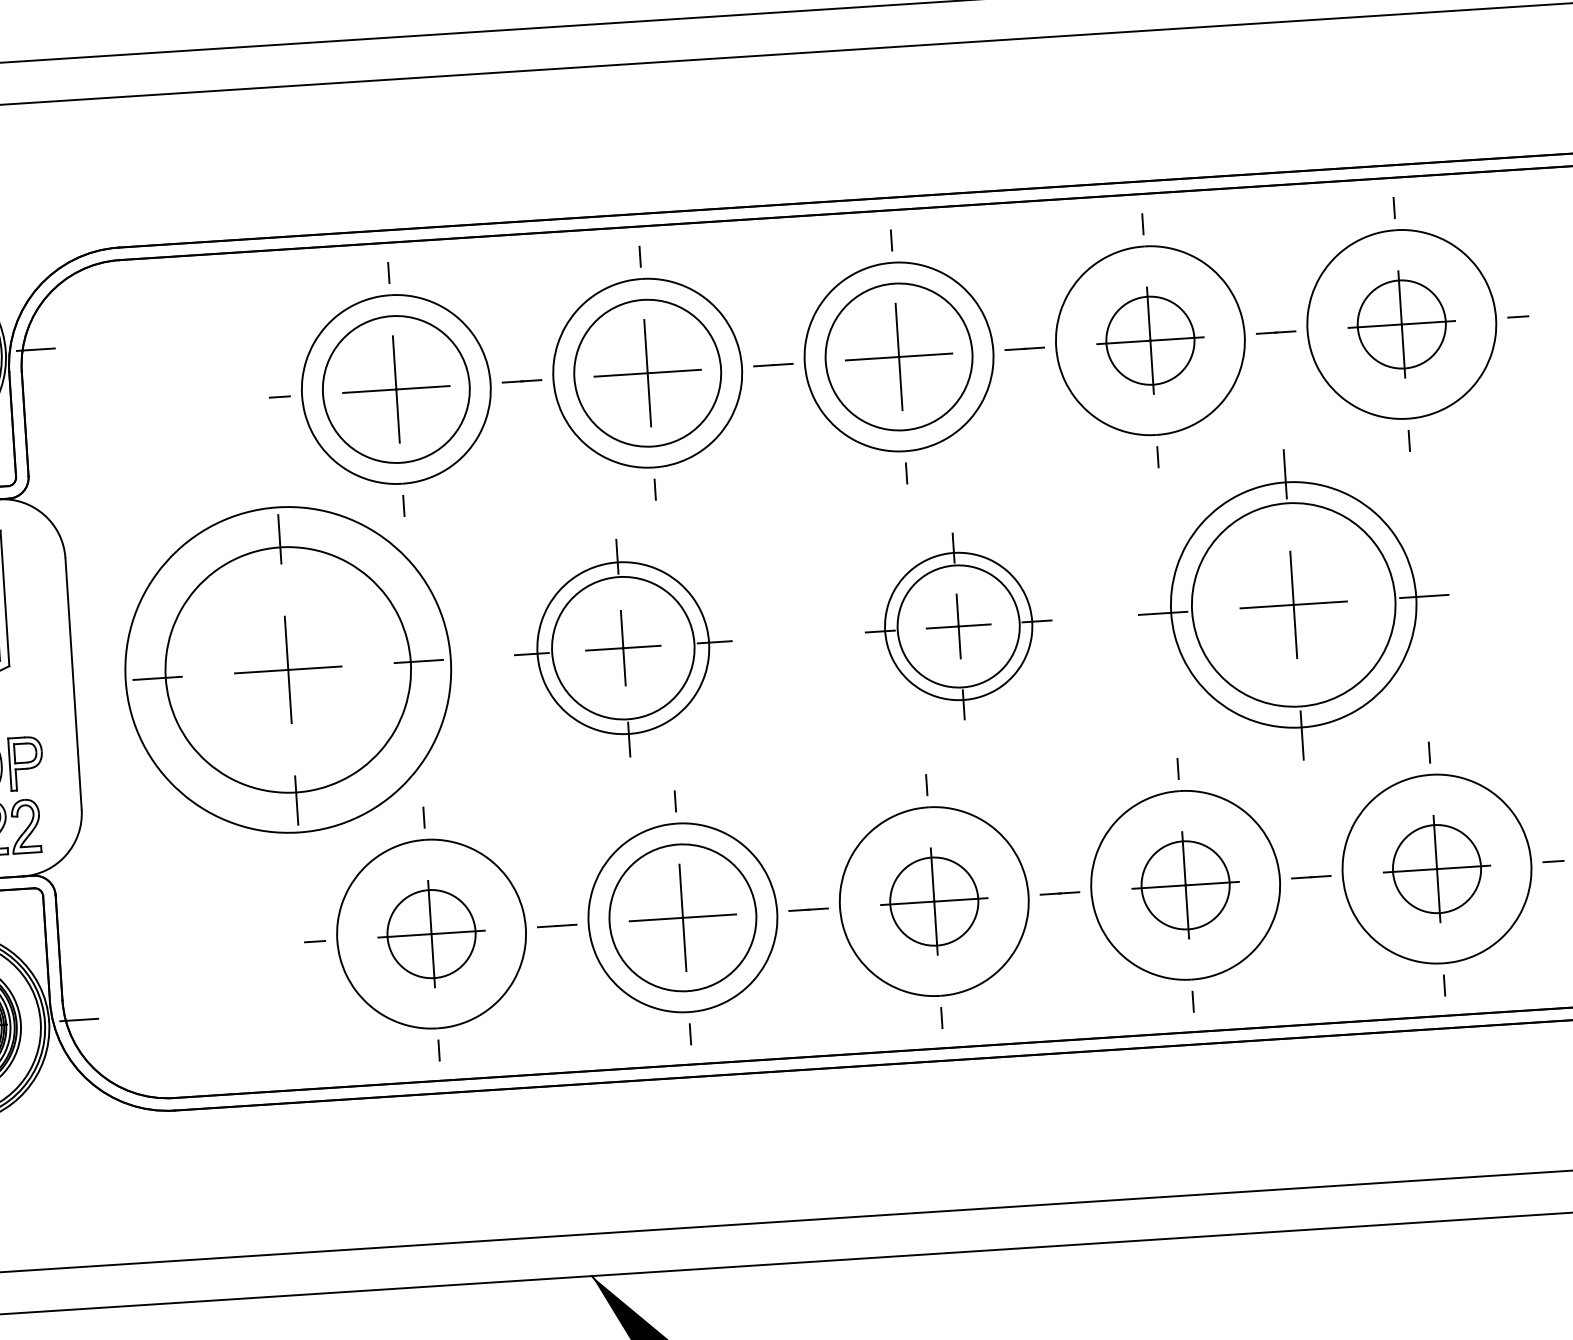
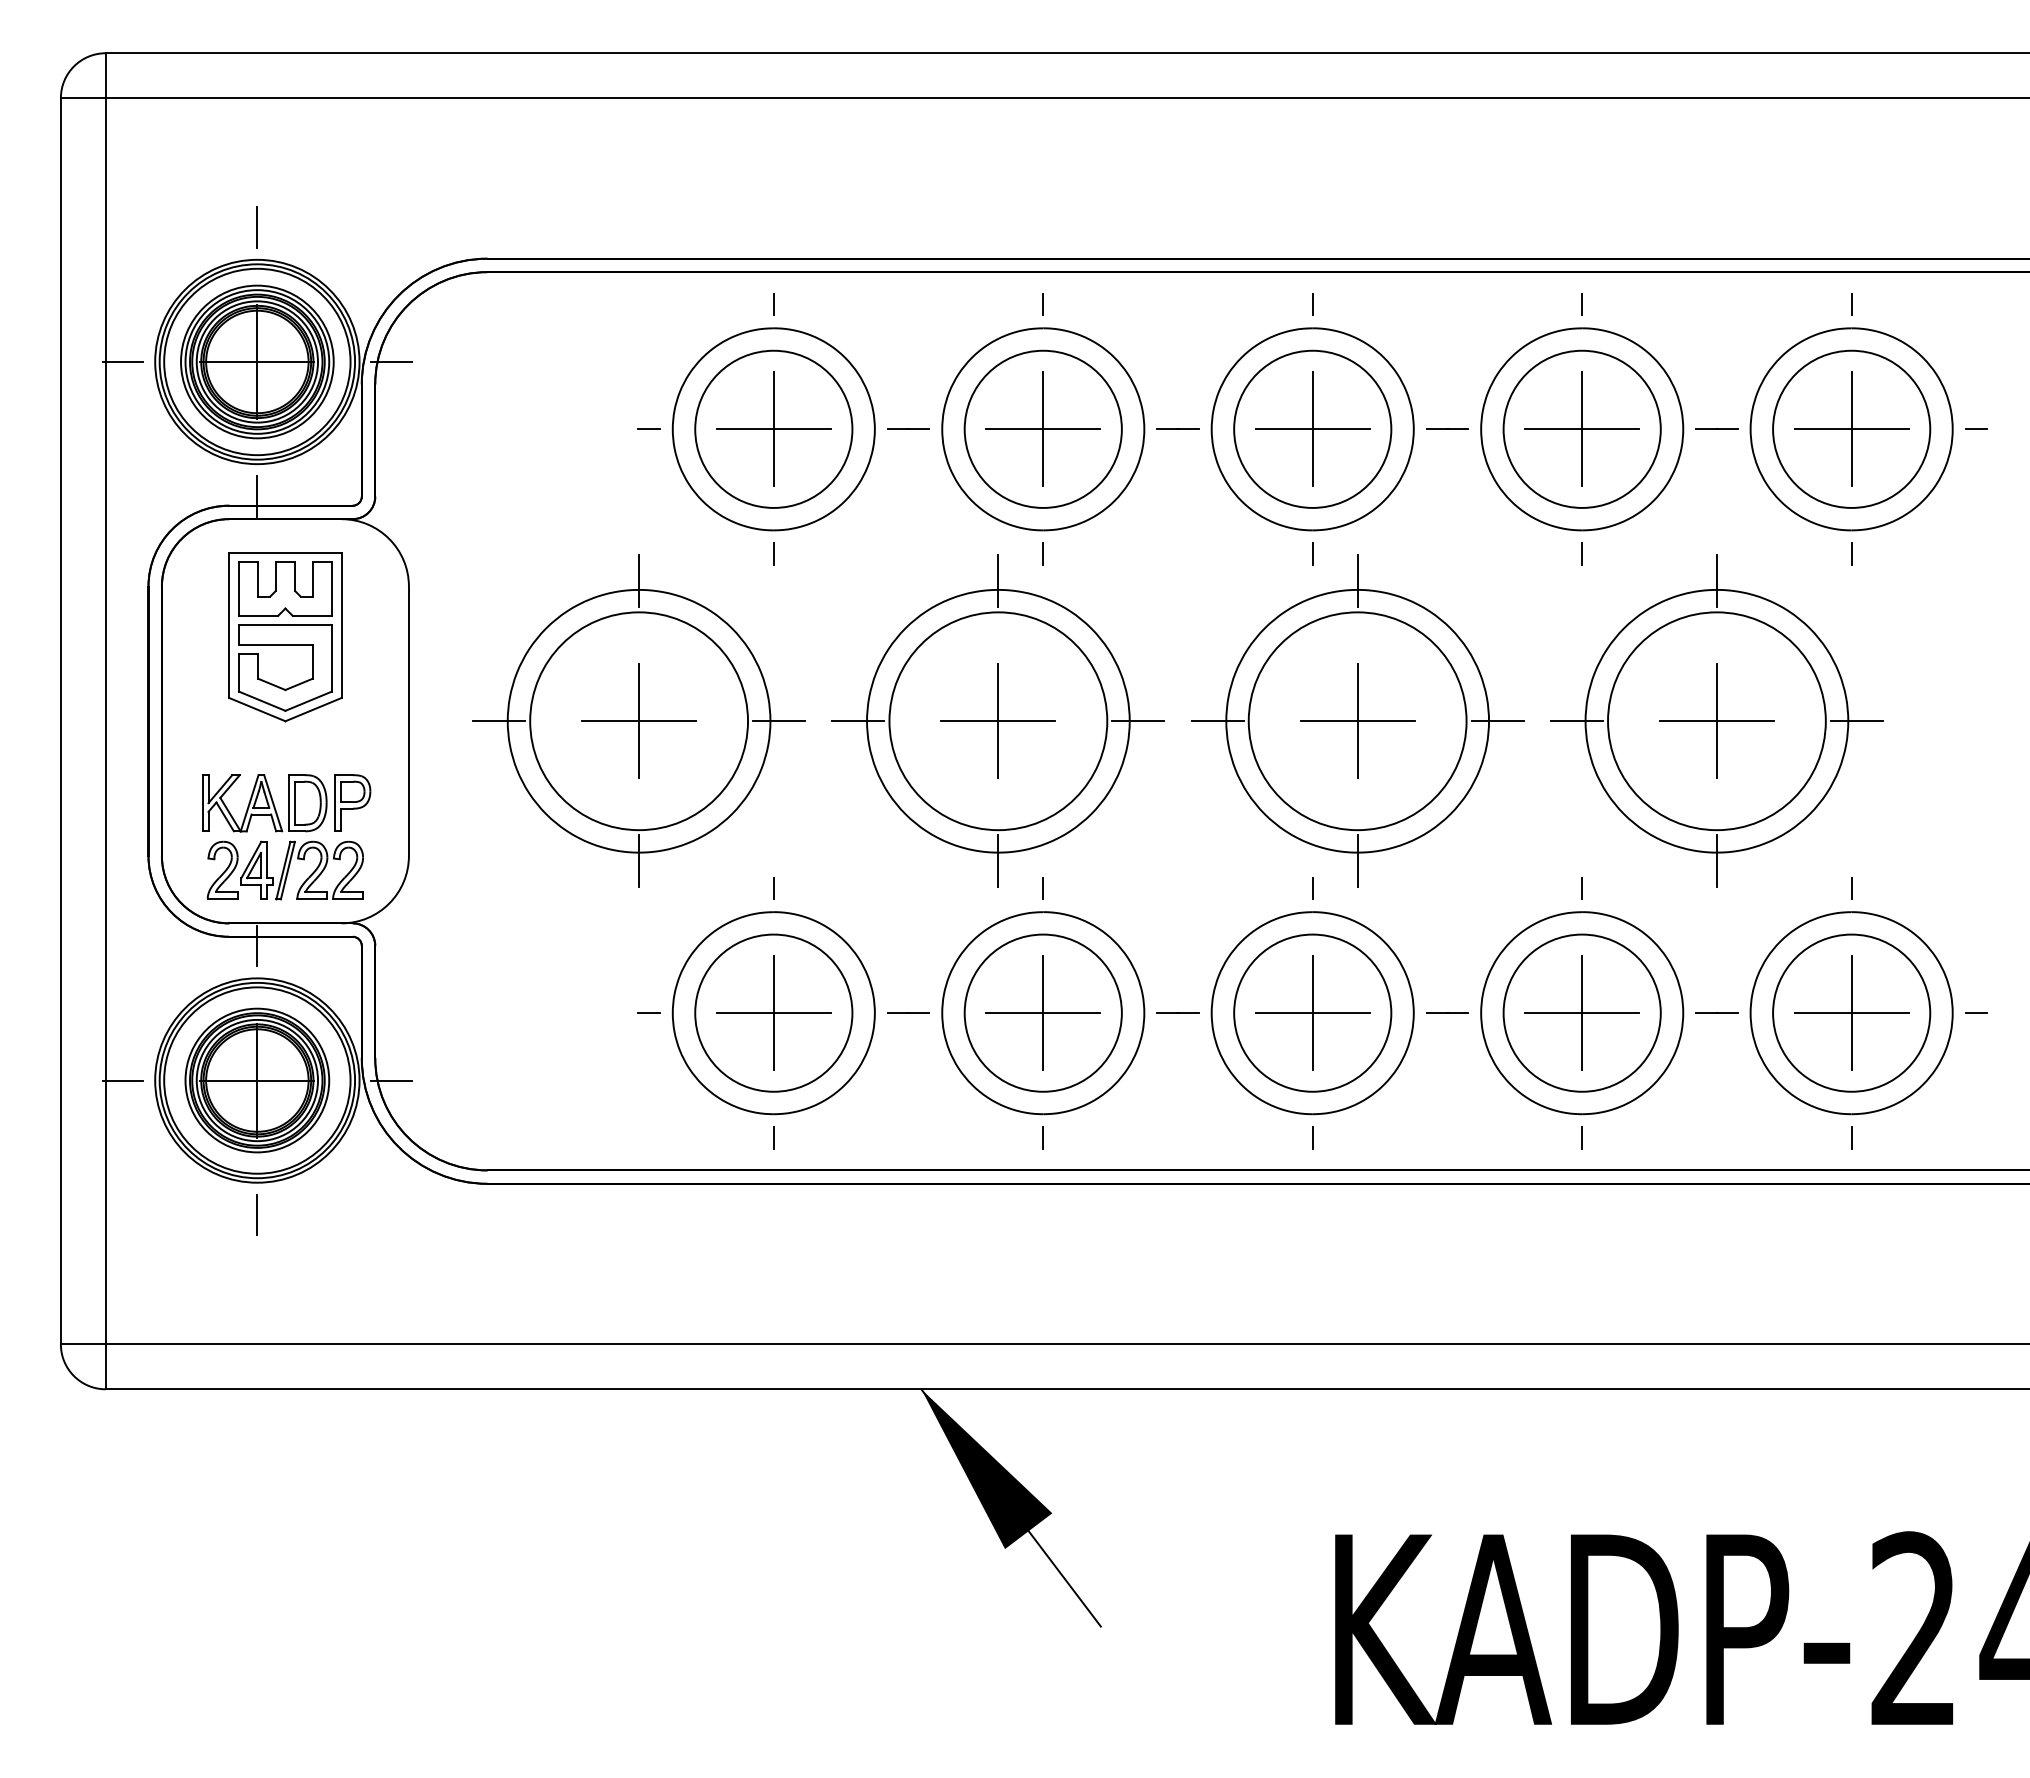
circle: (1401, 323) -> (1851, 428), size x1.67
circle: (1149, 339) -> (1581, 428), size x1.67
part: (958, 625) -> (1357, 720), size x1.67
part: (622, 647) -> (997, 720), size x1.43
circle: (288, 670) -> (639, 721), size x0.62
circle: (1436, 868) -> (1851, 1012), size x1.67
circle: (1184, 884) -> (1581, 1012), size x1.67
circle: (934, 900) -> (1312, 1012), size x1.67
circle: (431, 933) -> (773, 1012), size x1.67

